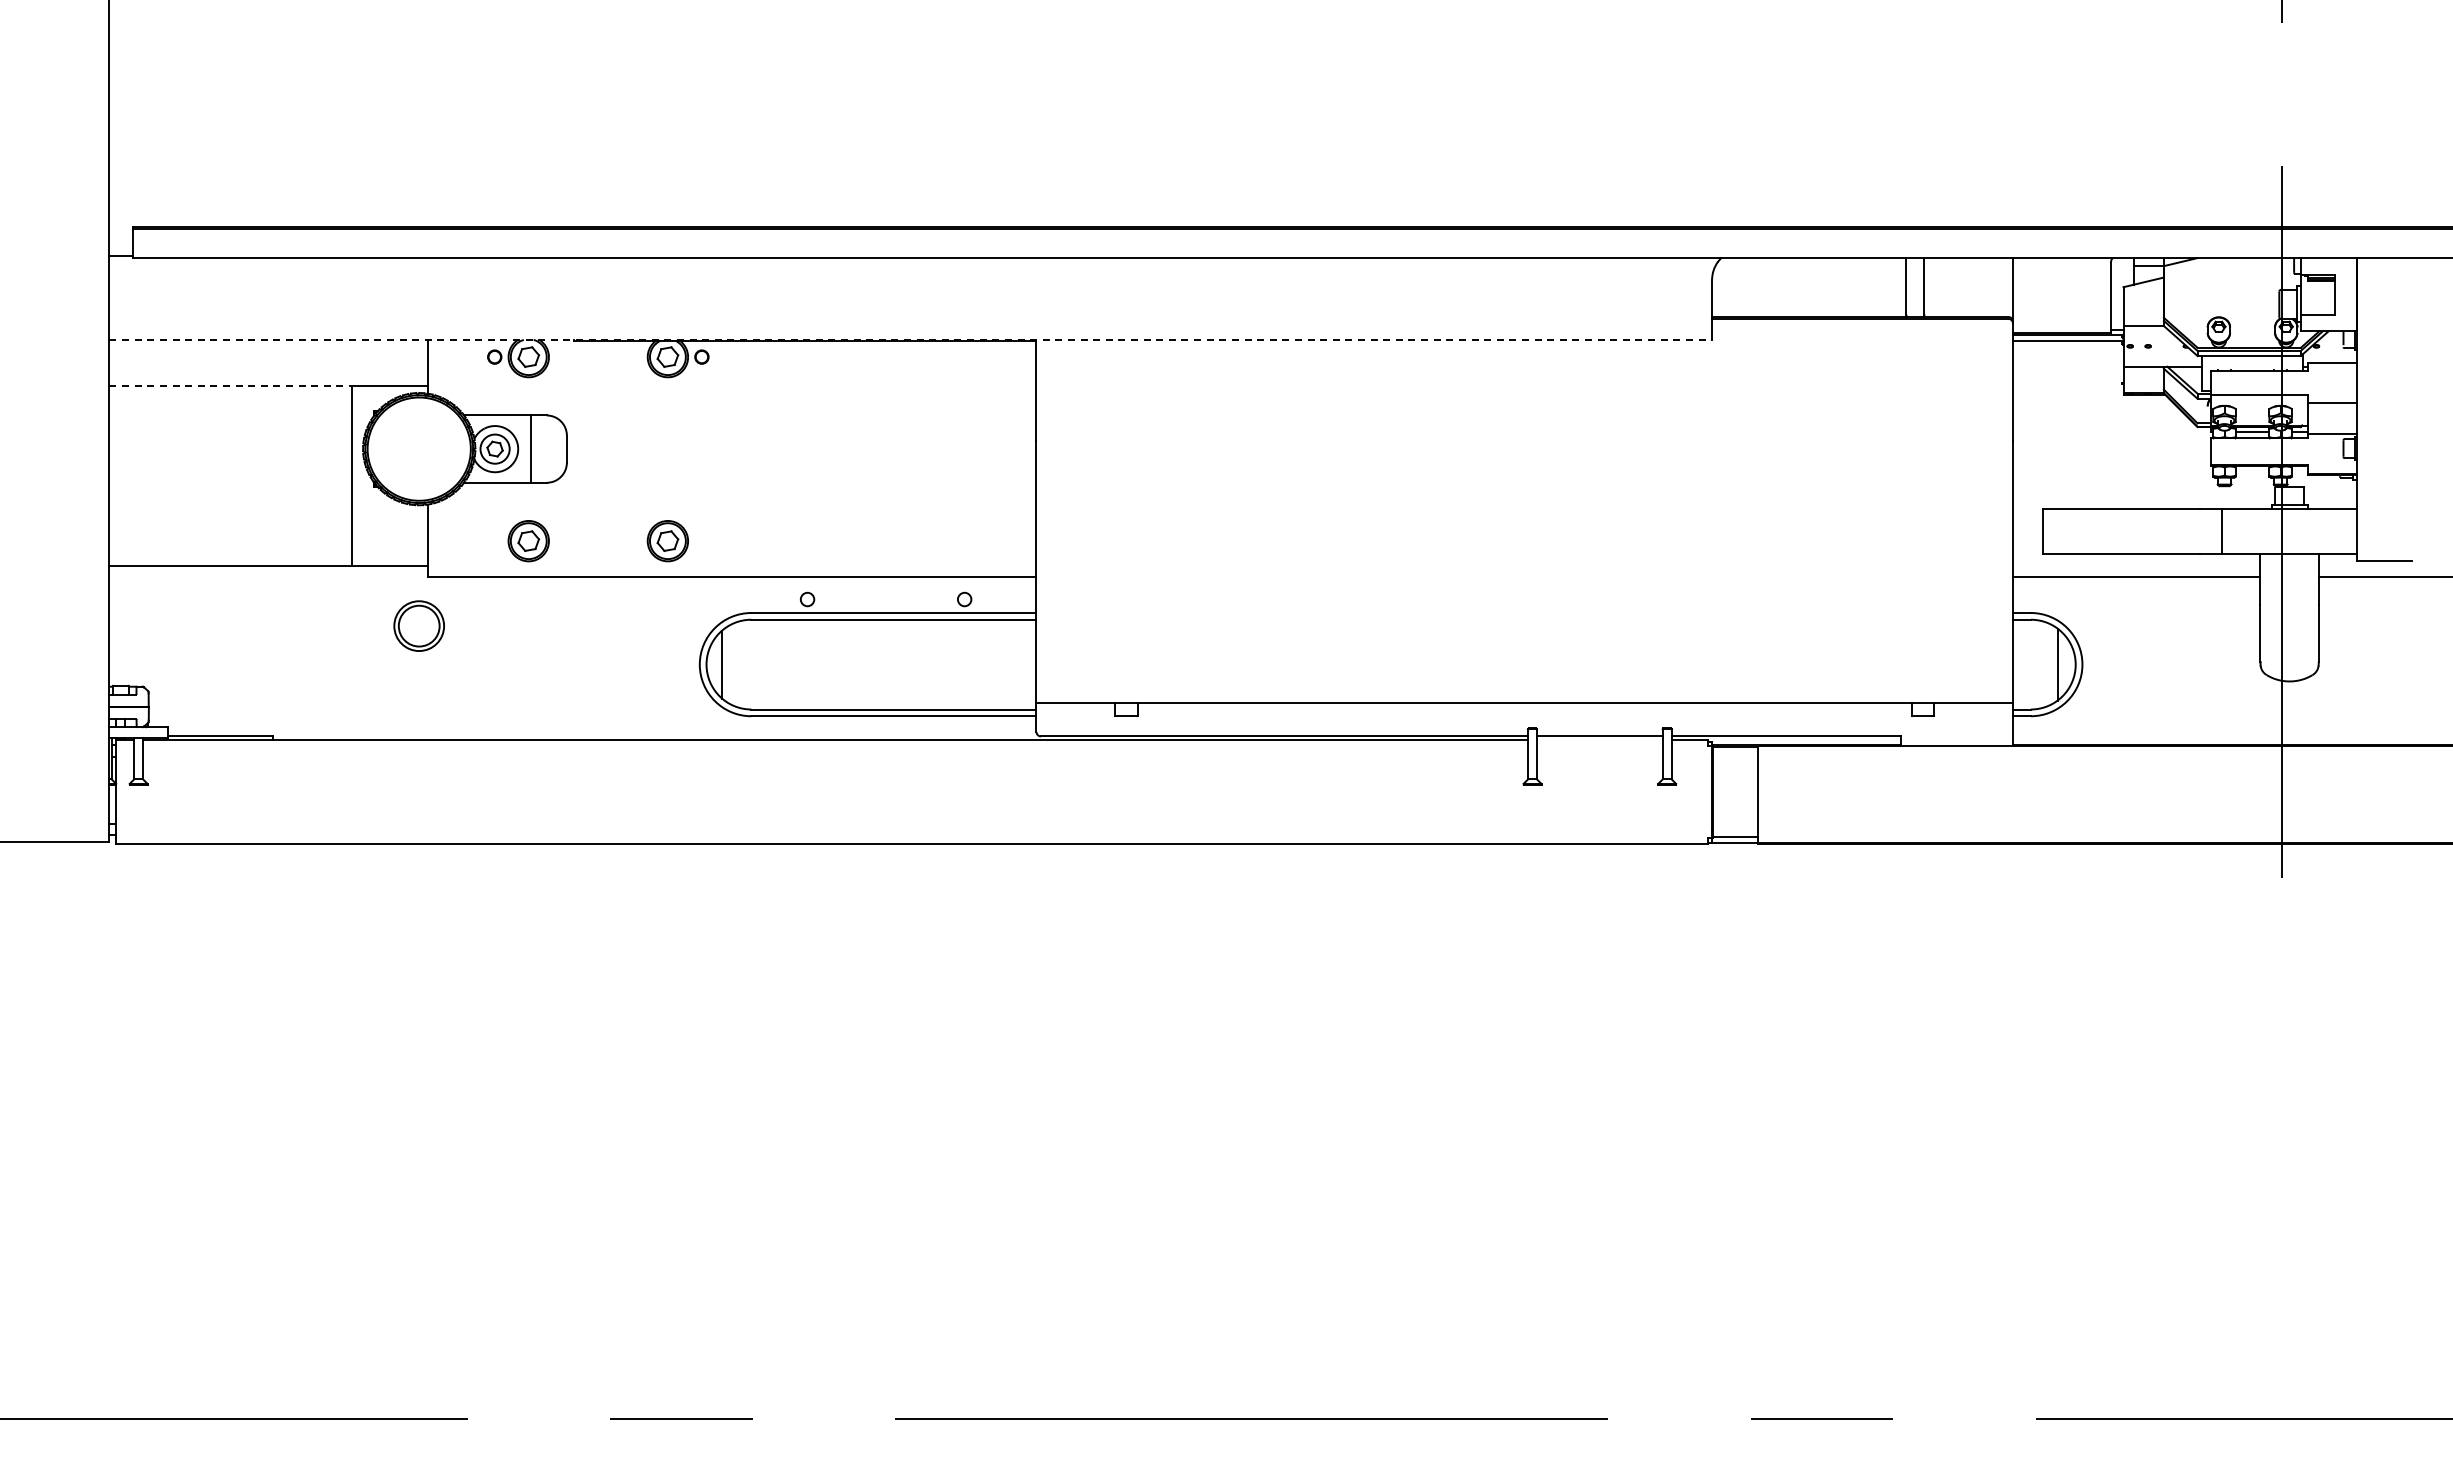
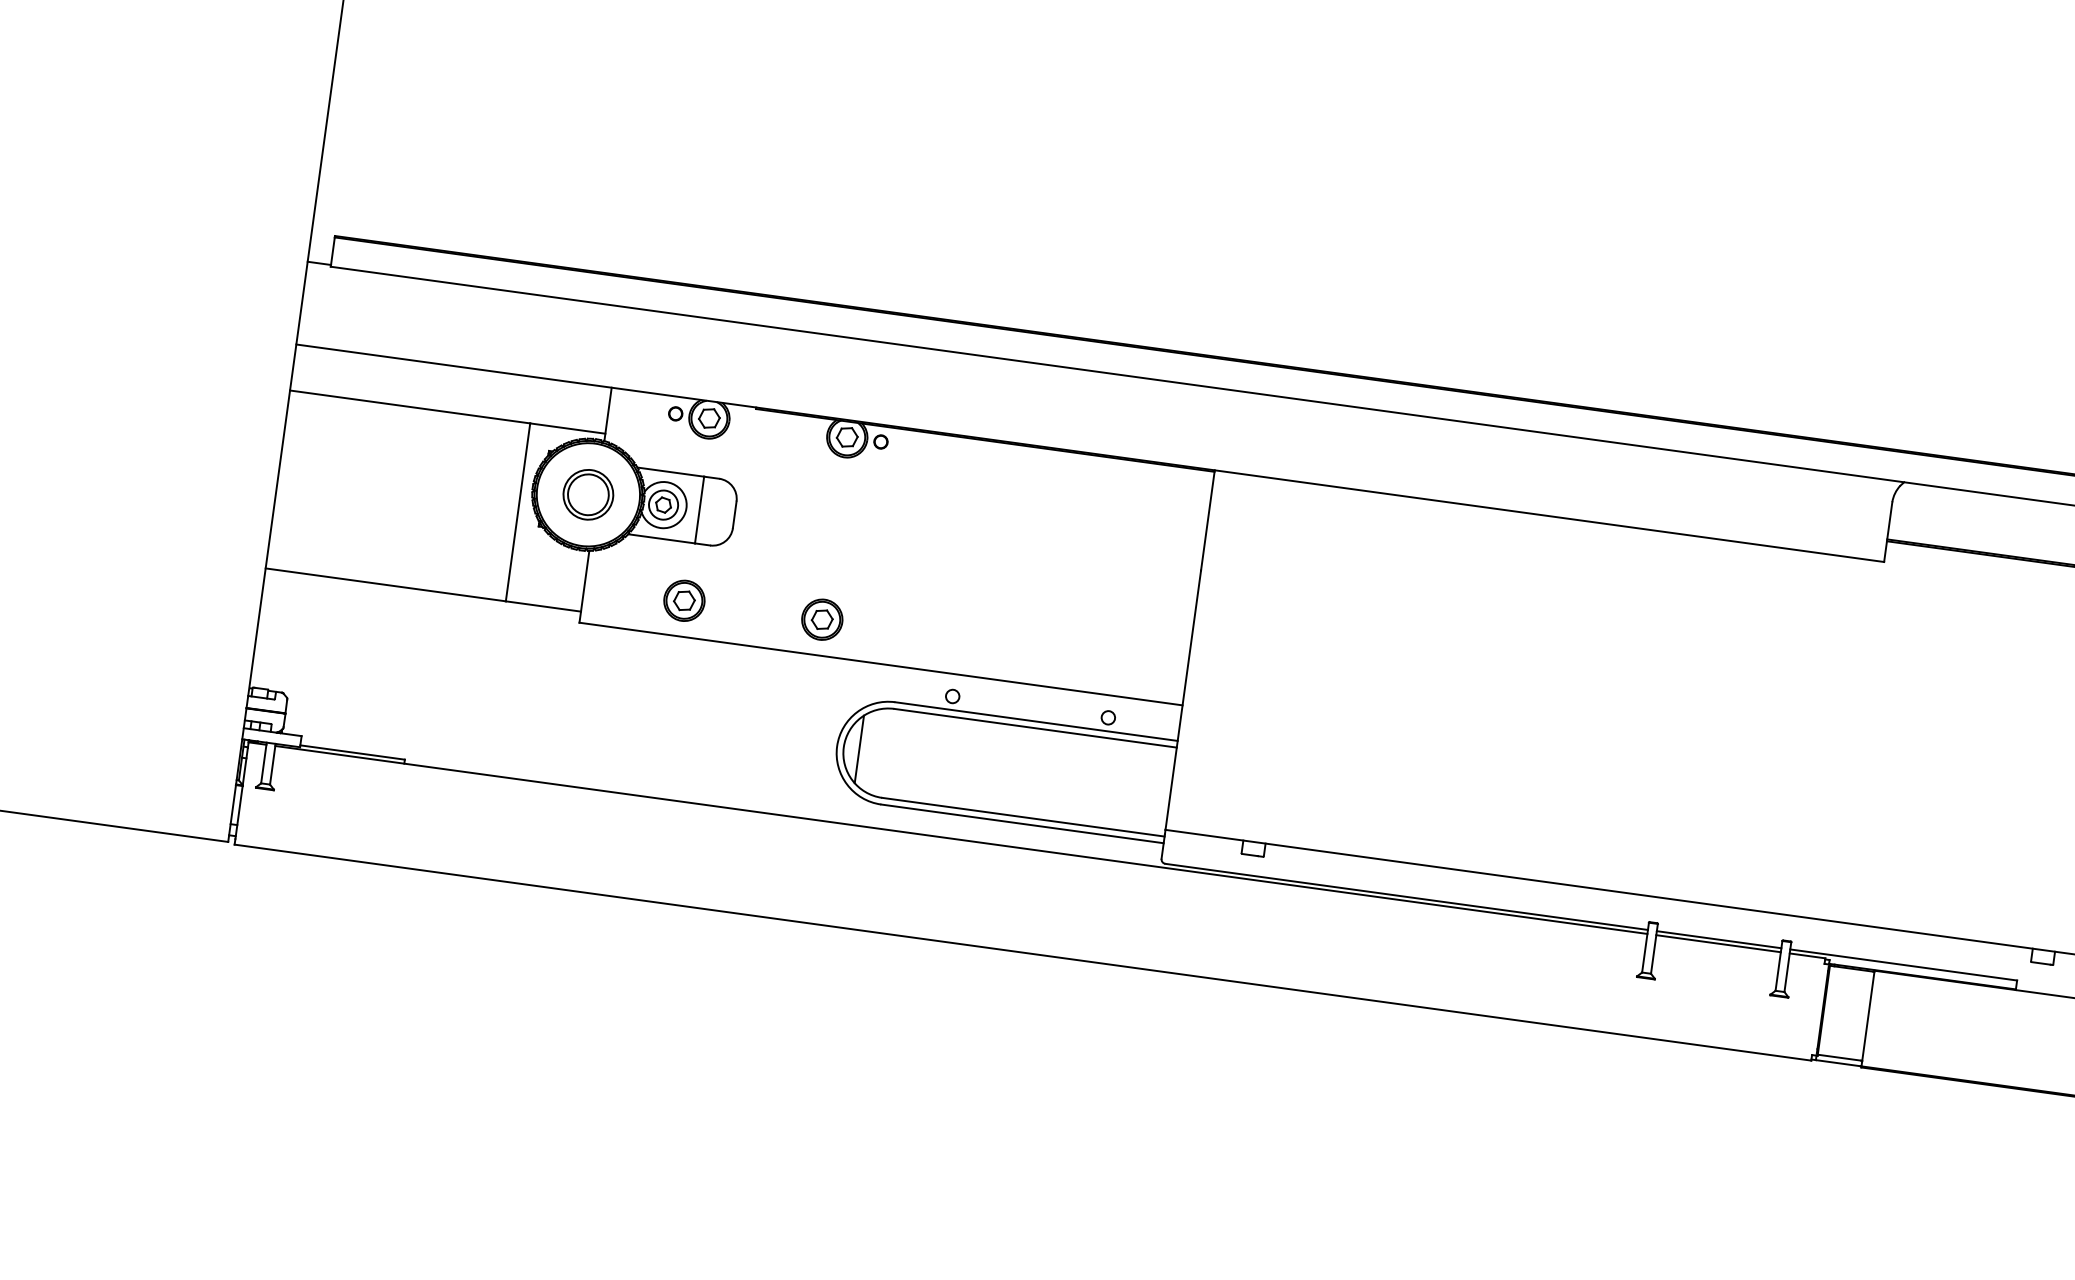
line: (911, 339) -> (1091, 453), dashed -> solid
line: (231, 386) -> (410, 407), dashed -> solid
part: (418, 625) -> (587, 494), moved
line: (1599, 740) -> (1718, 943), added

